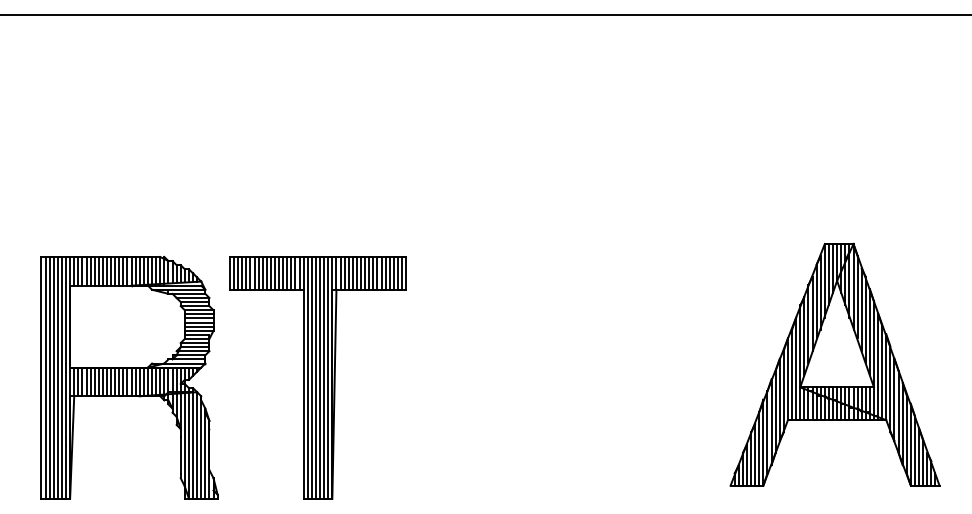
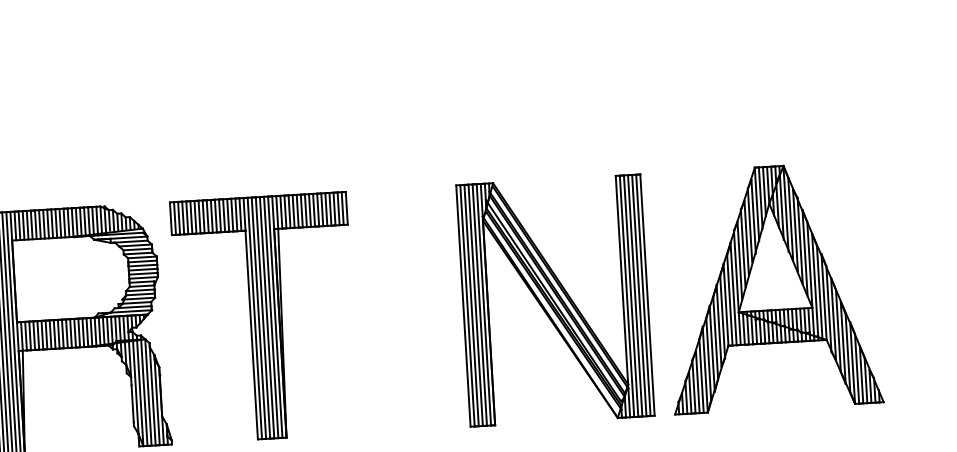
part: (834, 364) -> (771, 287), moved
part: (608, 377) -> (555, 300), added

